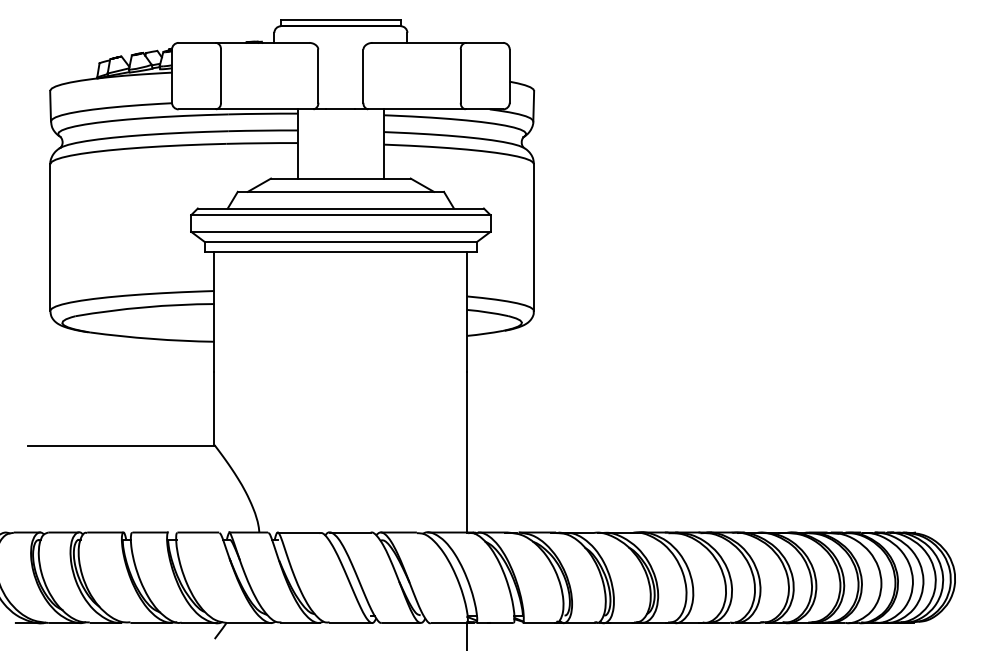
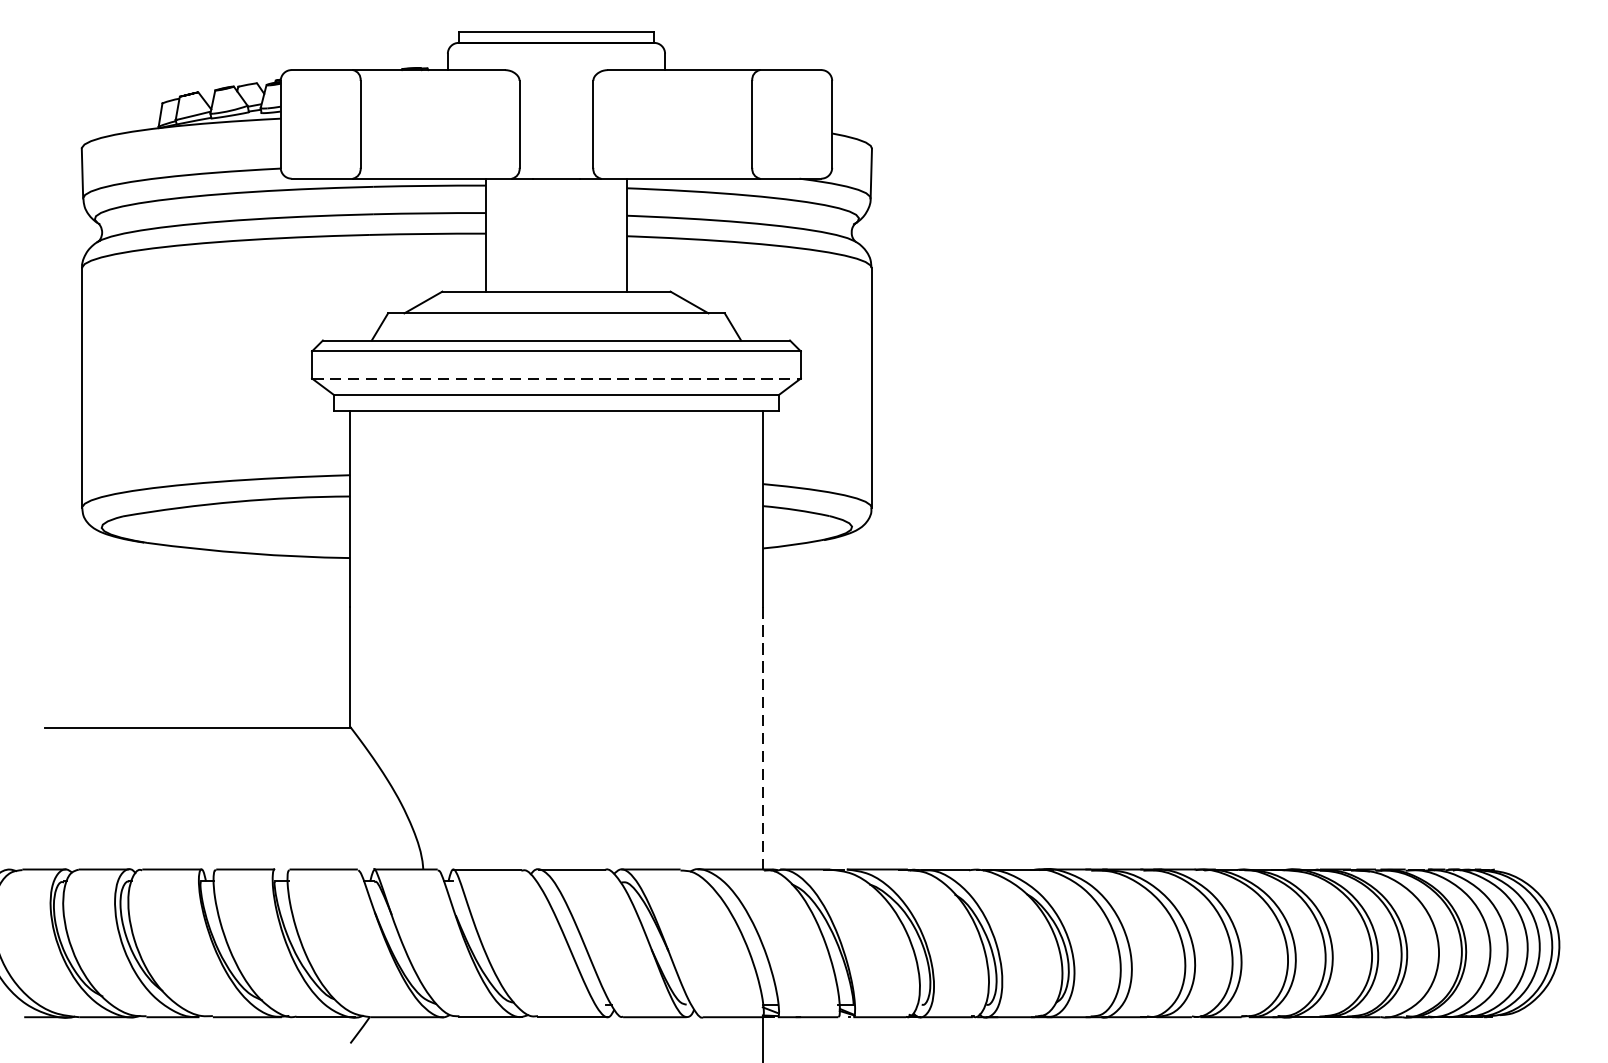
line: (340, 231) -> (555, 378), solid -> dashed
line: (467, 452) -> (763, 738), solid -> dashed

